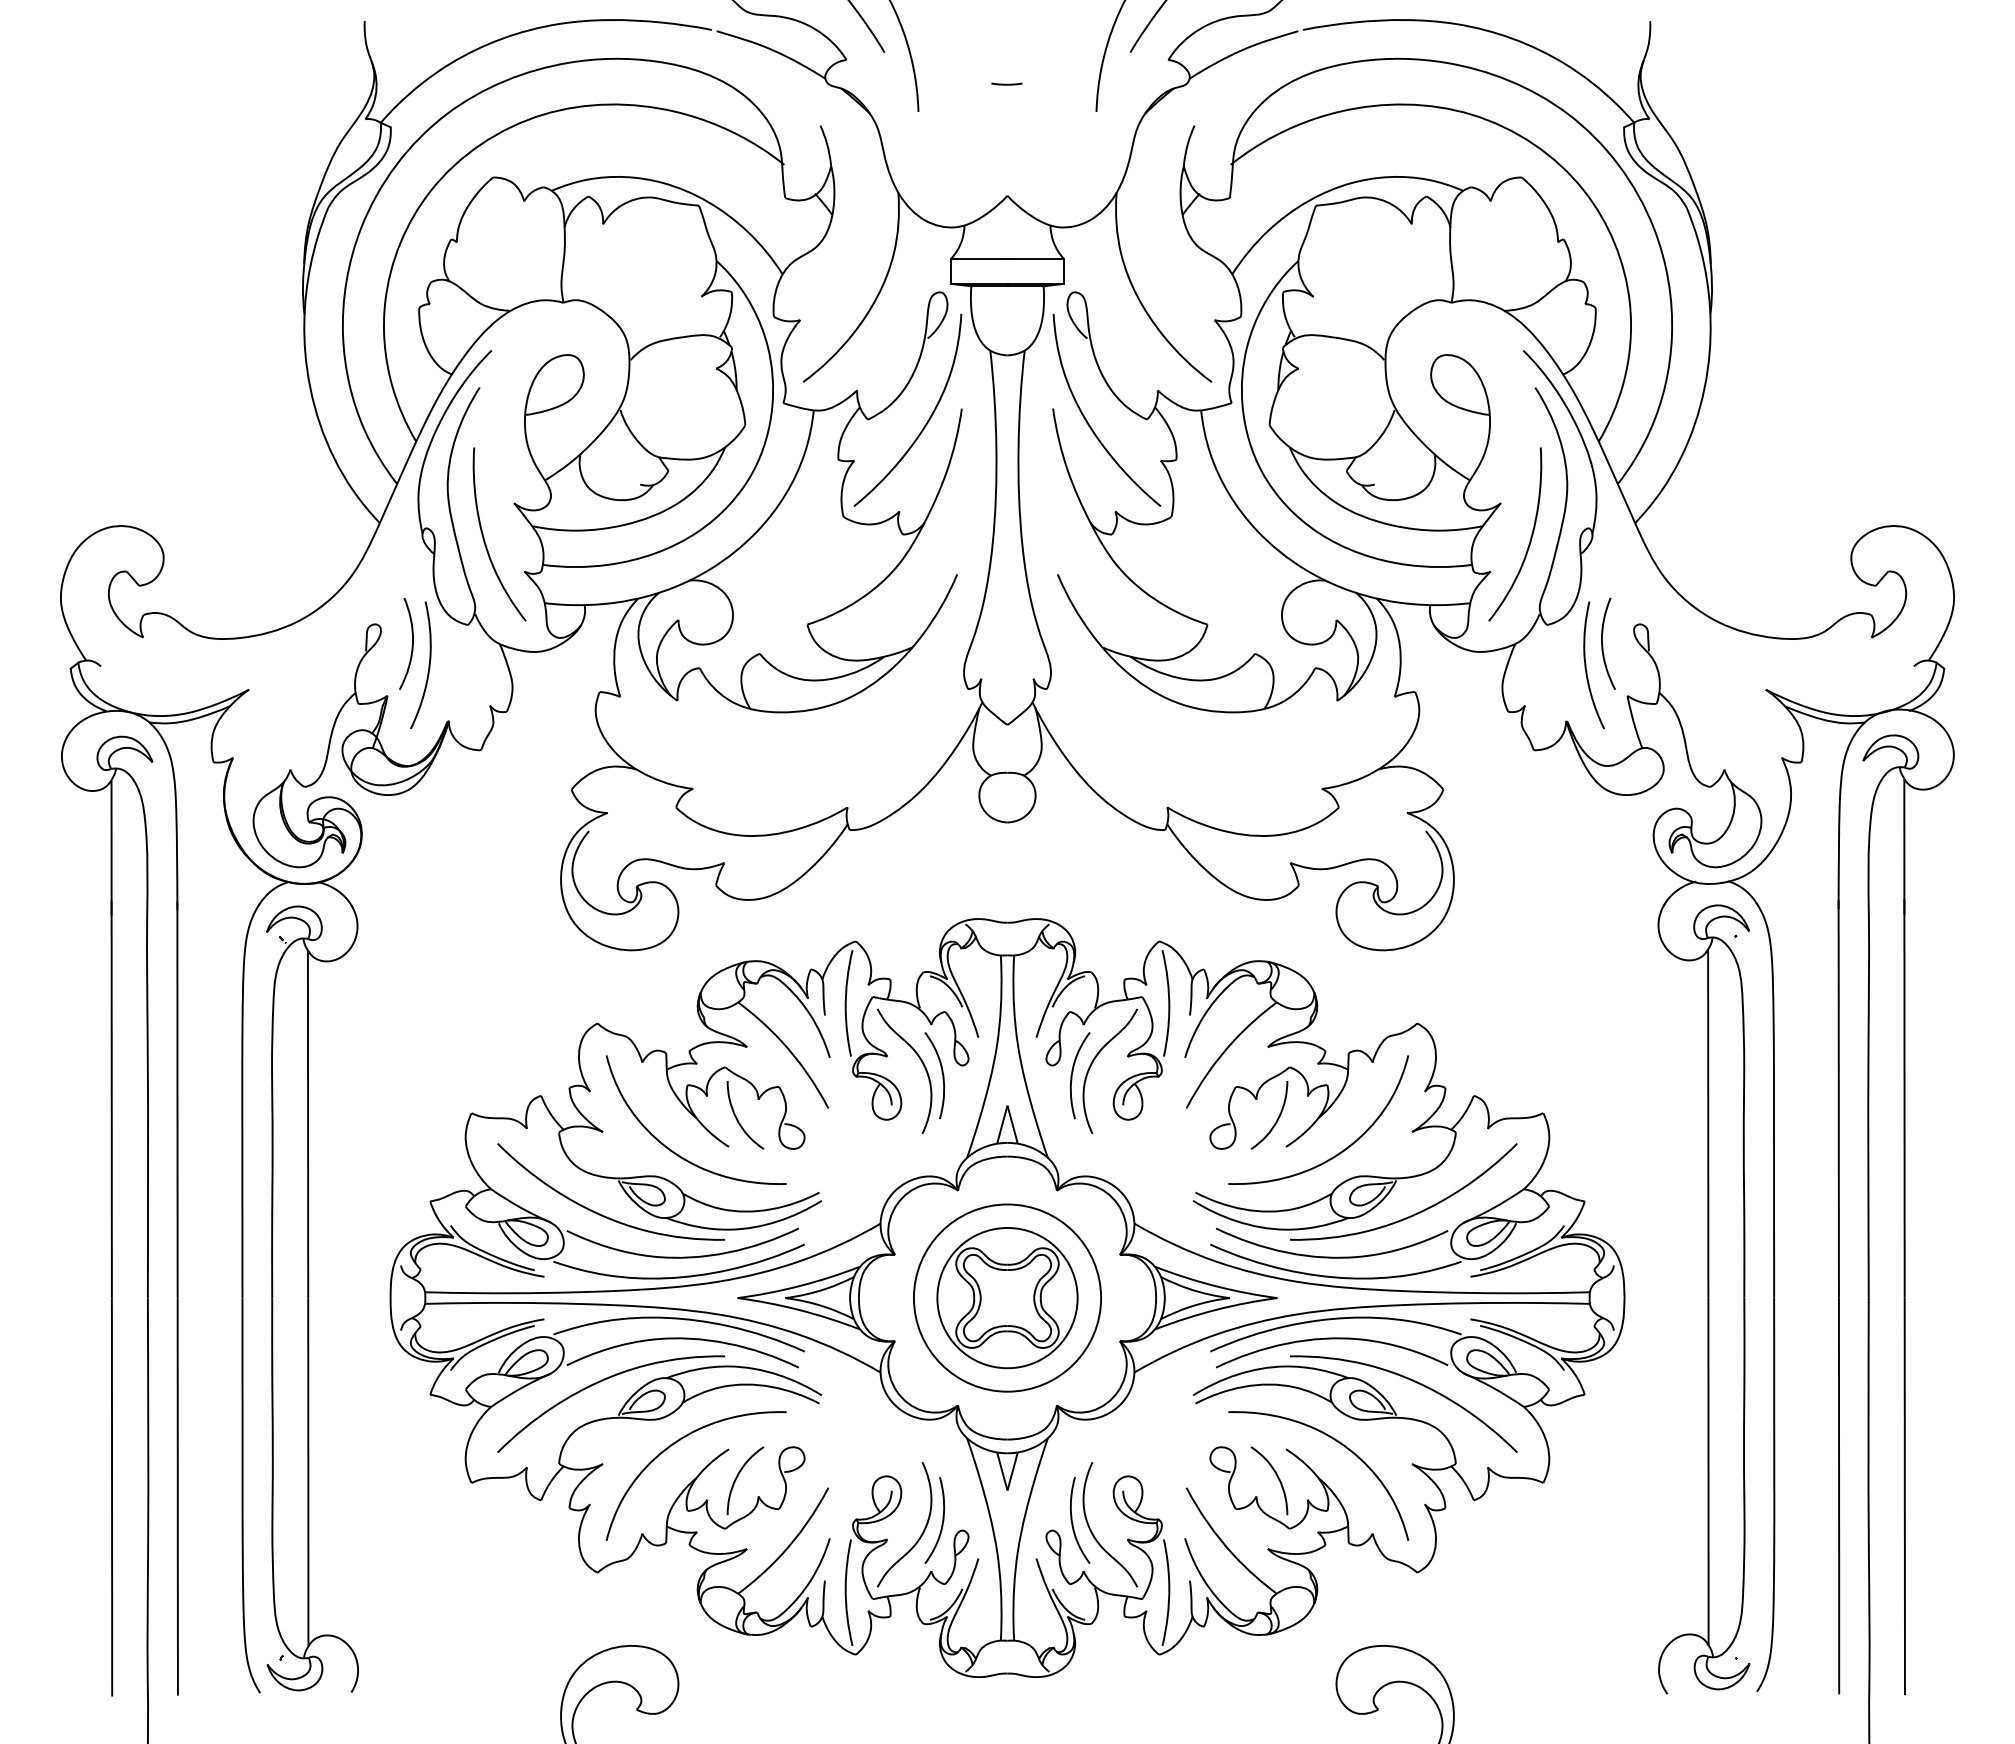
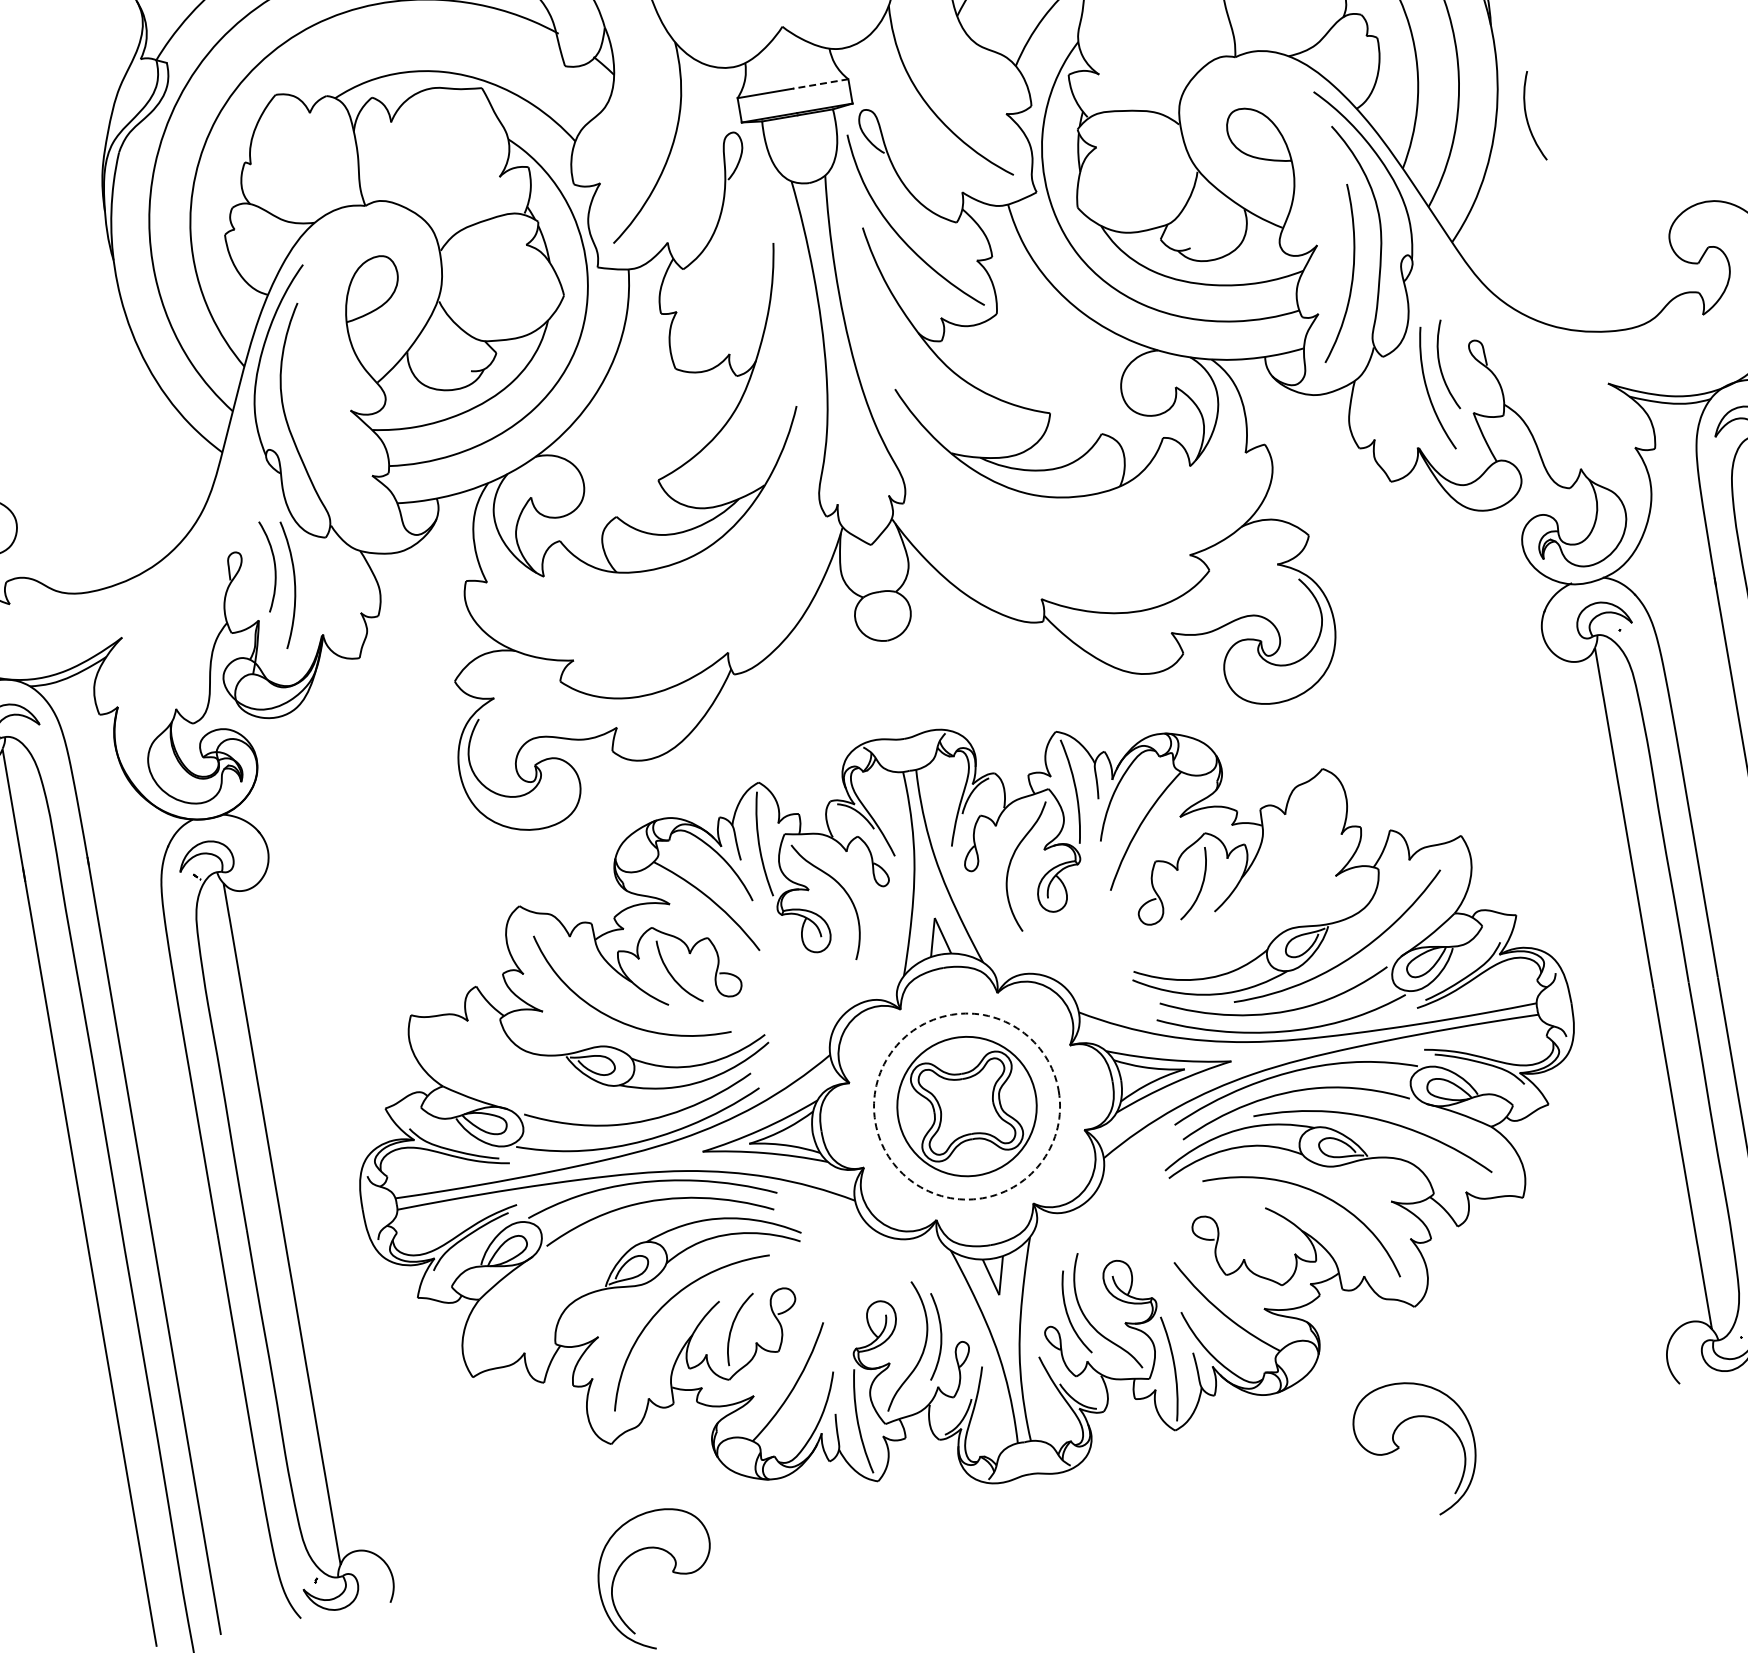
line: (1035, 259) -> (820, 84), solid -> dashed
curve: (1731, 413) -> (1528, 118), added
curve: (925, 423) -> (740, 263), removed
curve: (485, 540) -> (328, 451), removed
curve: (941, 1072) -> (864, 896), removed
curve: (1073, 1072) -> (993, 874), removed
curve: (1340, 1151) -> (1268, 907), removed
curve: (600, 1213) -> (554, 1091), removed
circle: (1007, 1297) -> (966, 1105), solid -> dashed
curve: (600, 1382) -> (582, 1257), removed
curve: (1276, 1476) -> (1260, 1236), removed

